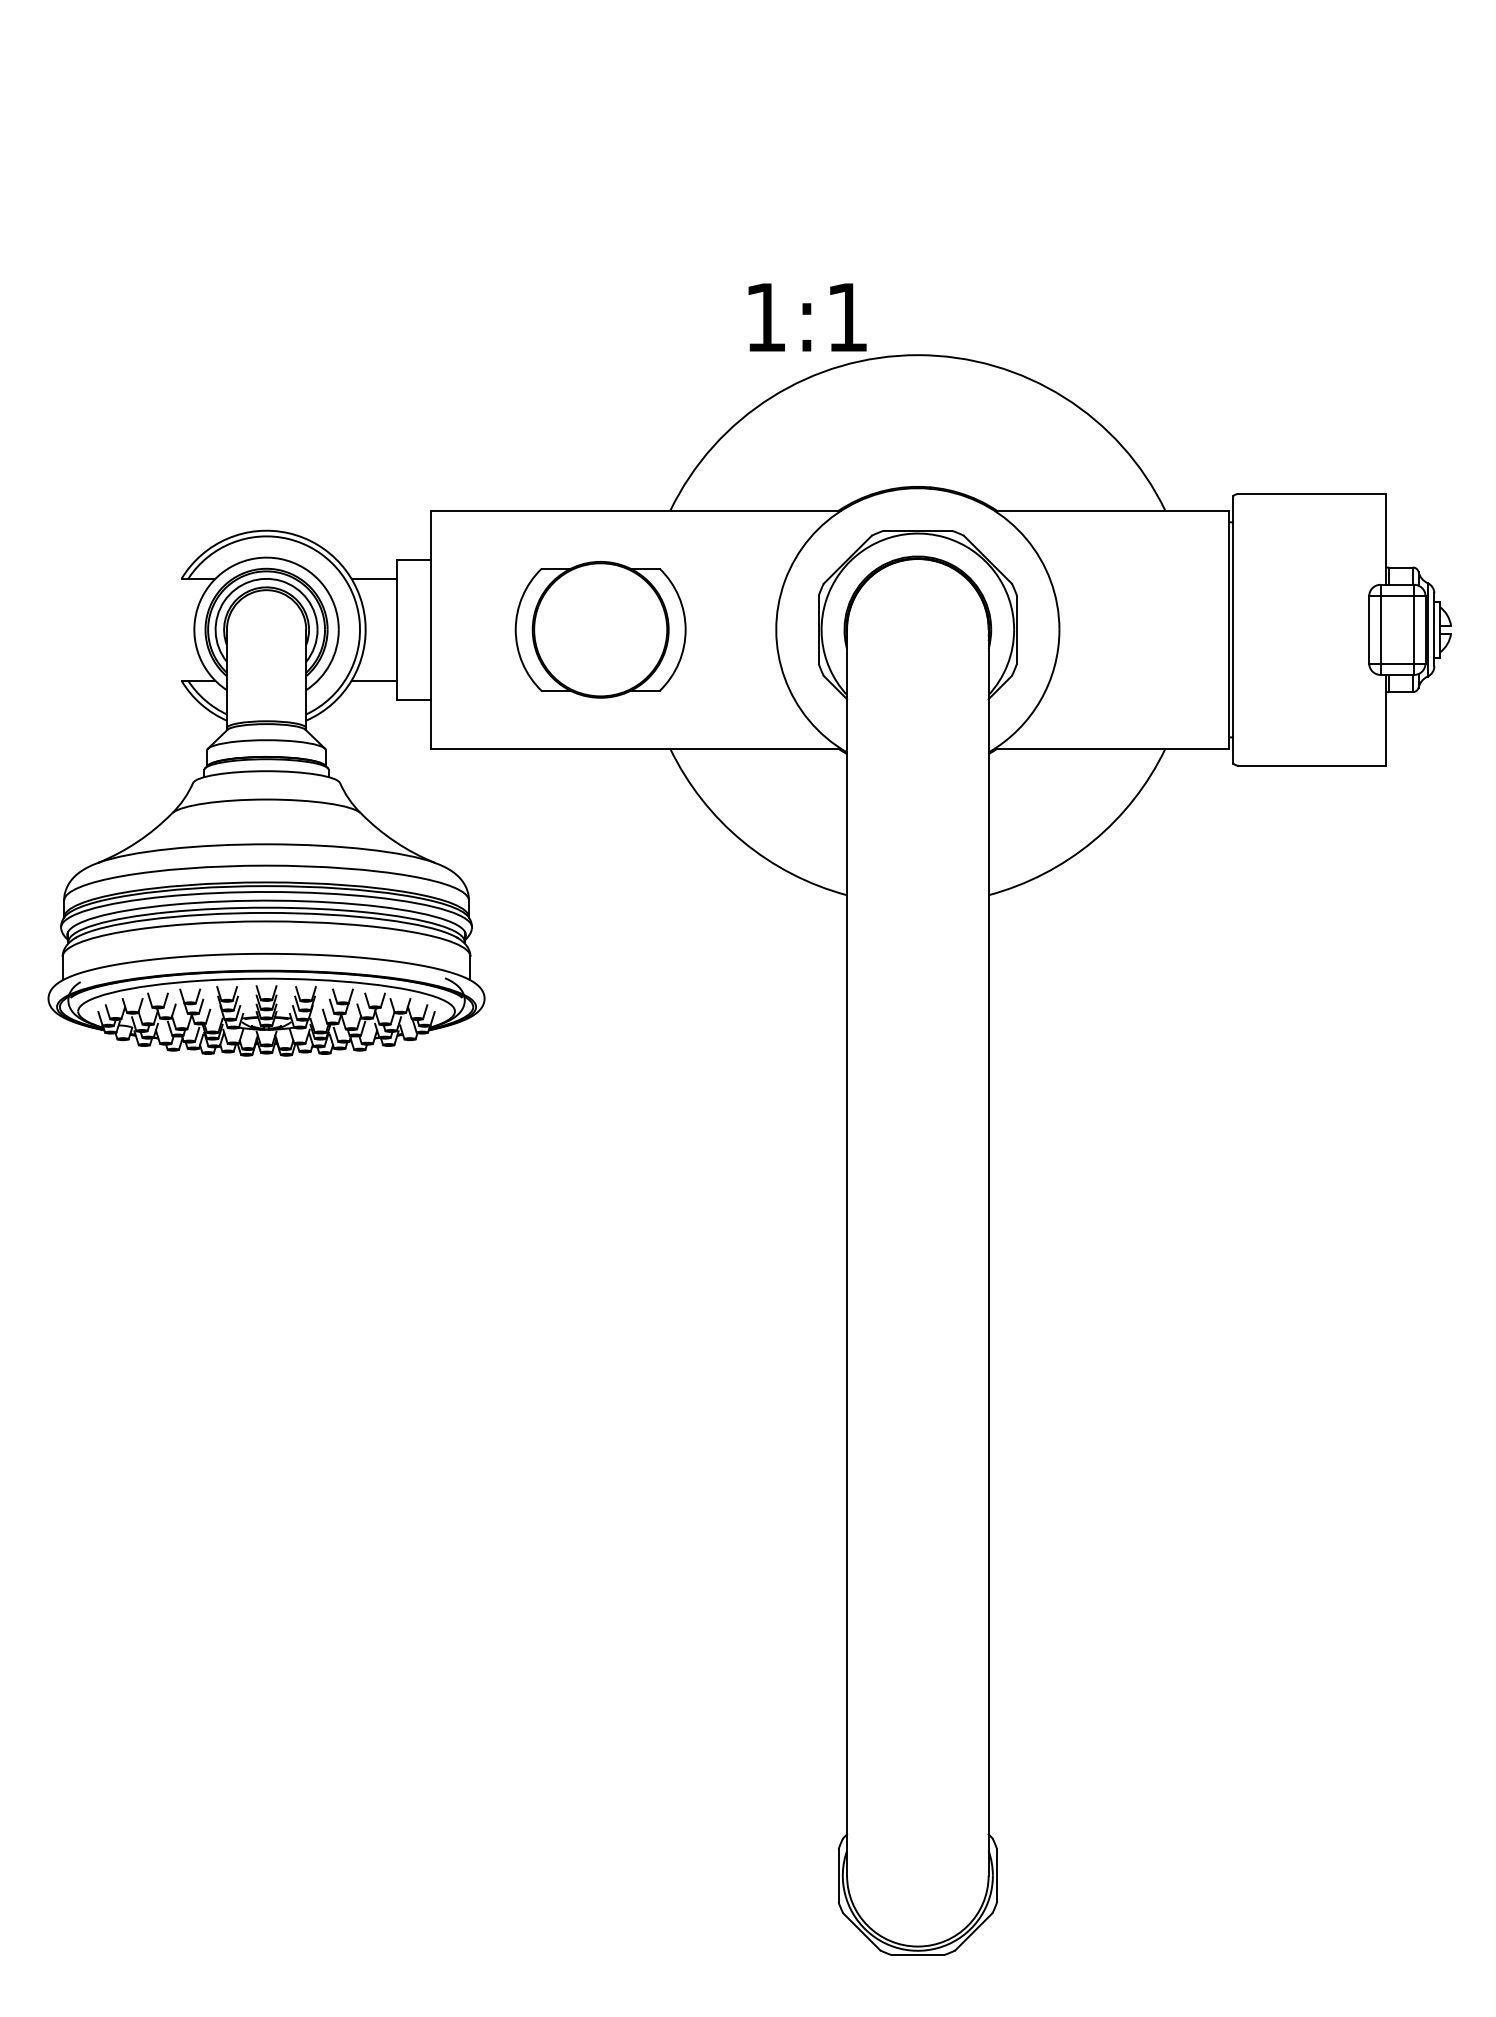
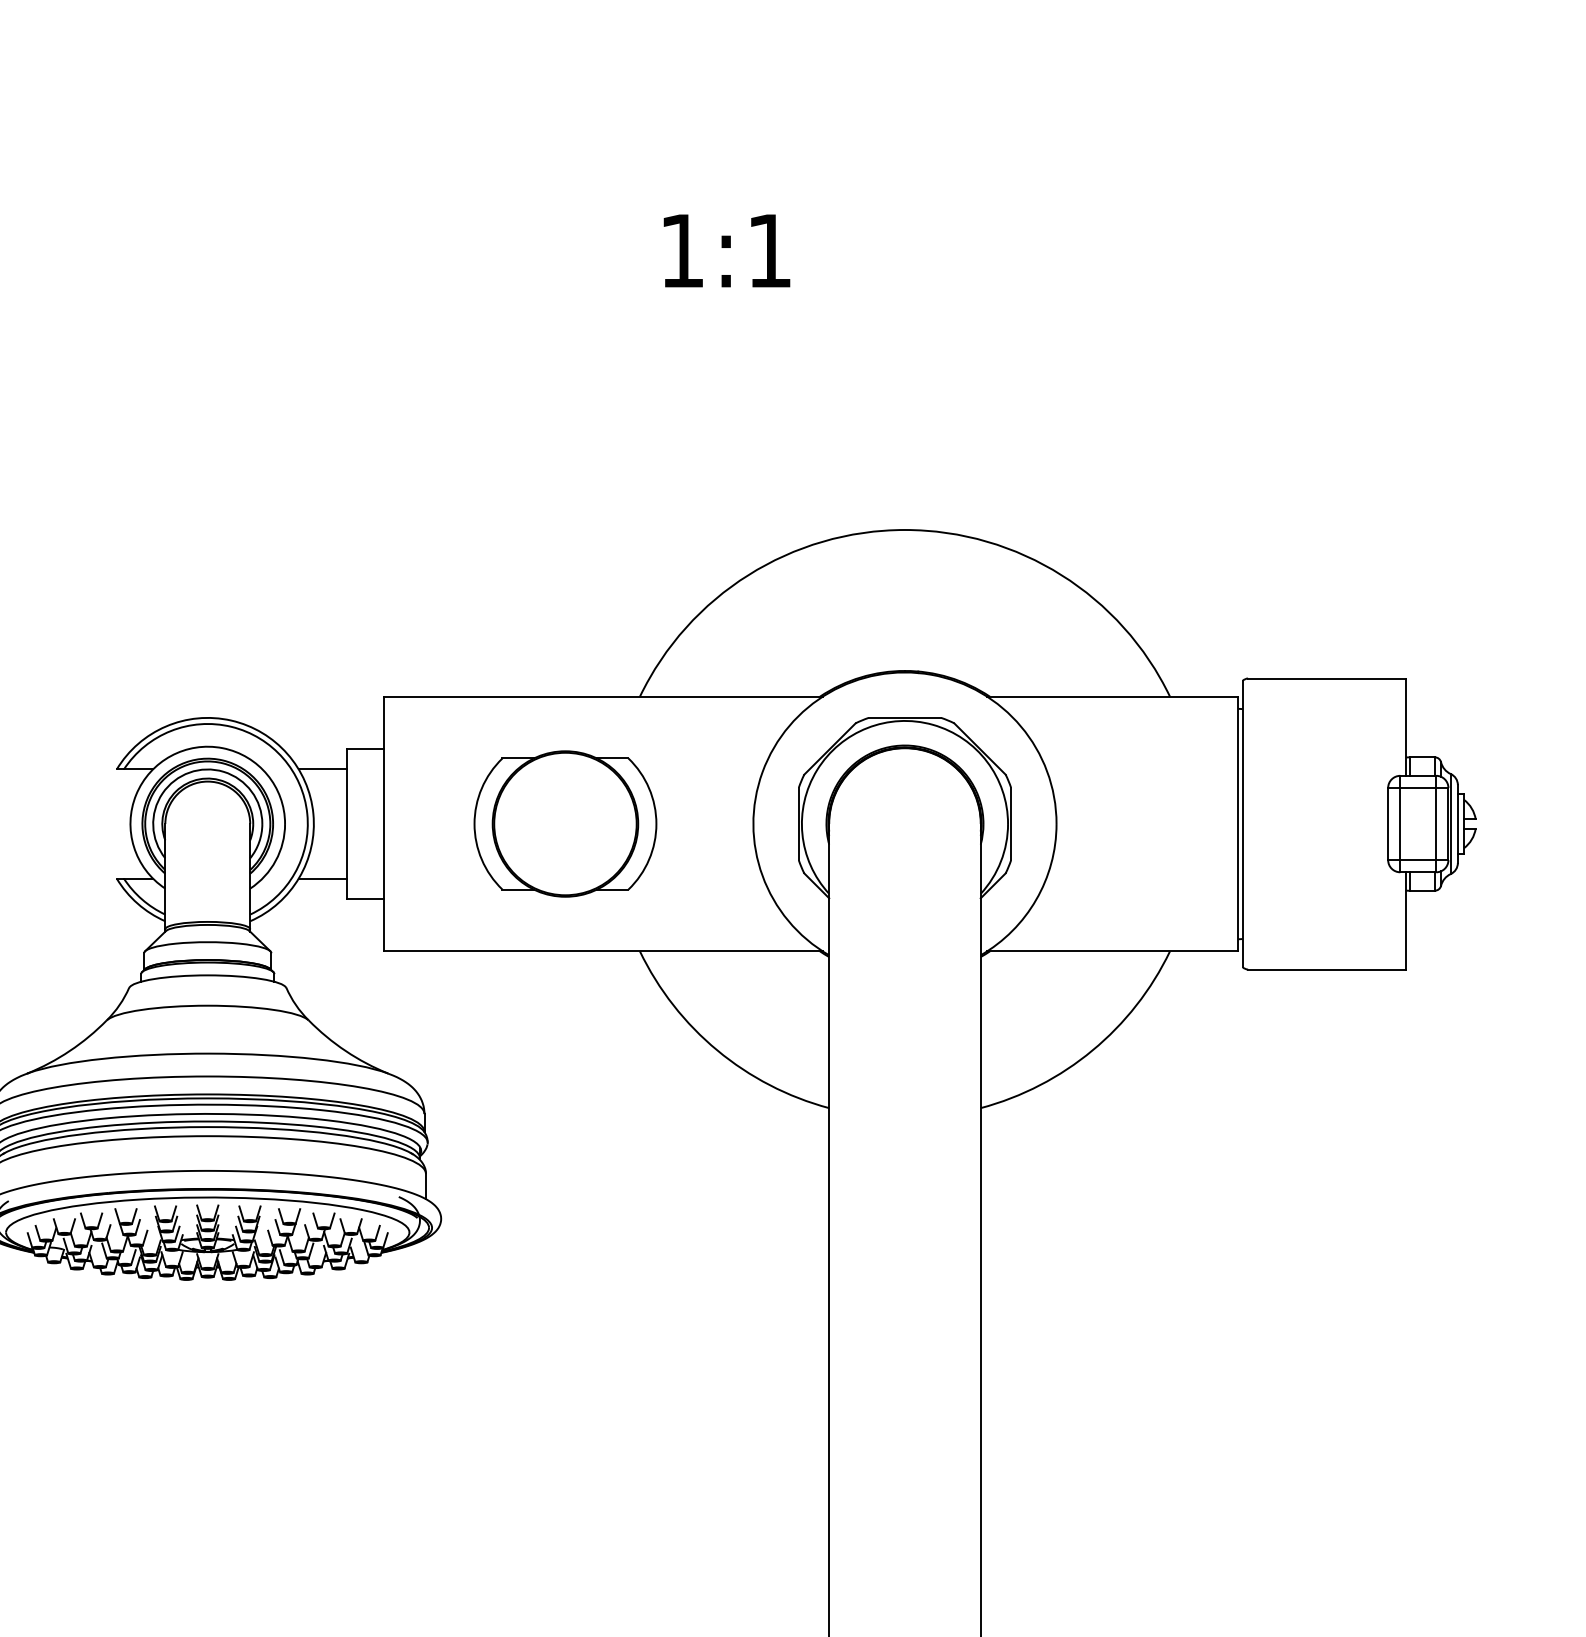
text: (807, 317) -> (726, 250), moved

